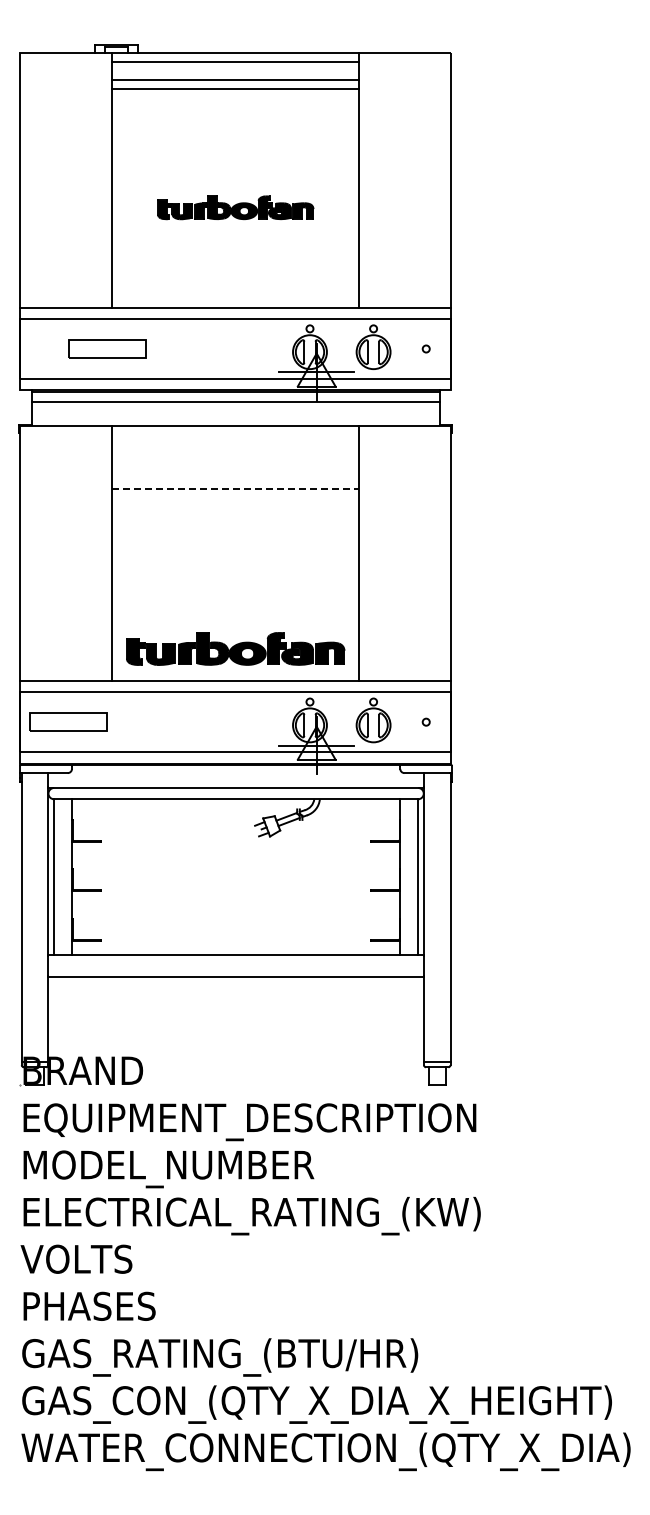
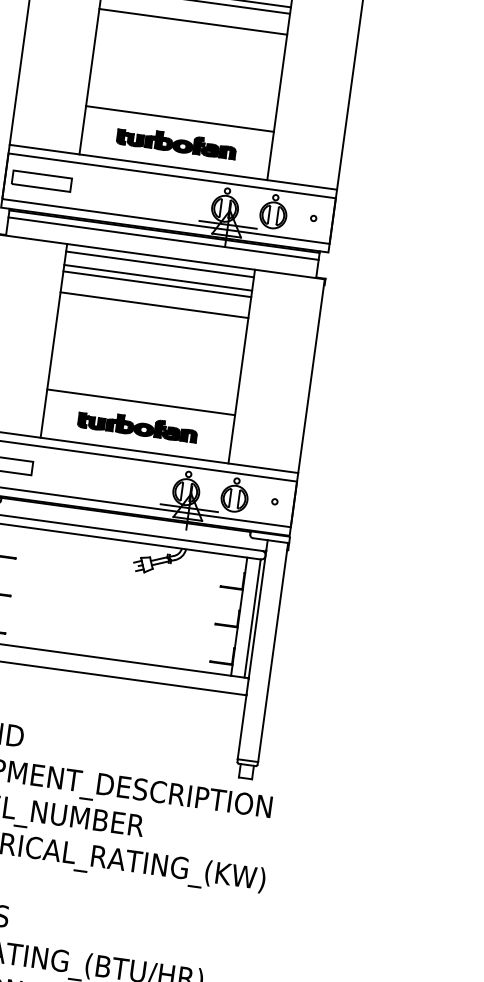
line: (235, 116) -> (193, 22), added
part: (235, 207) -> (176, 142), moved
line: (235, 244) -> (179, 119), added
part: (107, 348) -> (42, 180), moved
line: (235, 435) -> (159, 264), added
line: (235, 453) -> (158, 277), added
line: (235, 461) -> (157, 284), added
line: (235, 489) -> (154, 305), dashed -> solid
line: (235, 617) -> (140, 402), added
part: (235, 648) -> (137, 426), size x0.71

